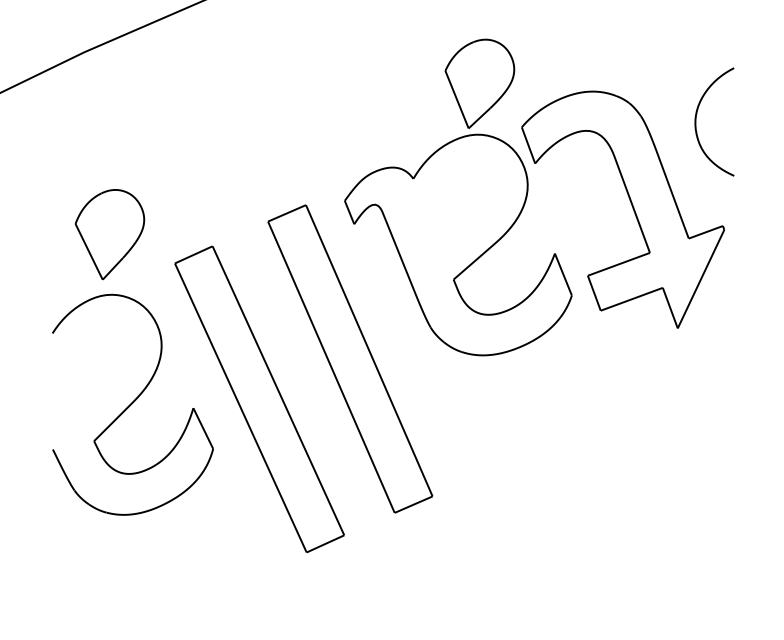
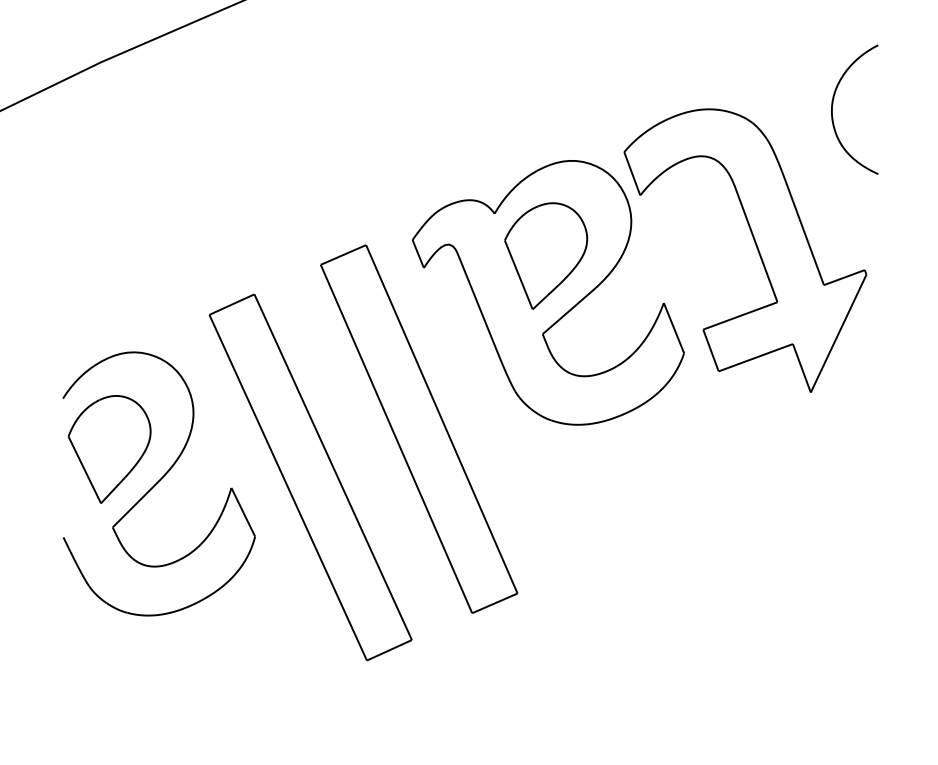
part: (480, 83) -> (546, 255), moved
curve: (696, 118) -> (833, 105), moved
part: (109, 234) -> (109, 449), moved

